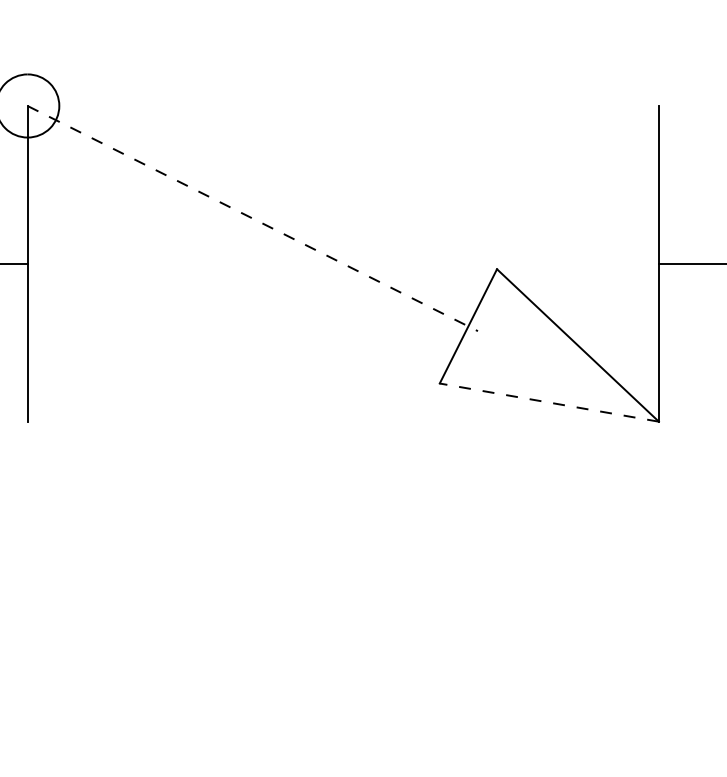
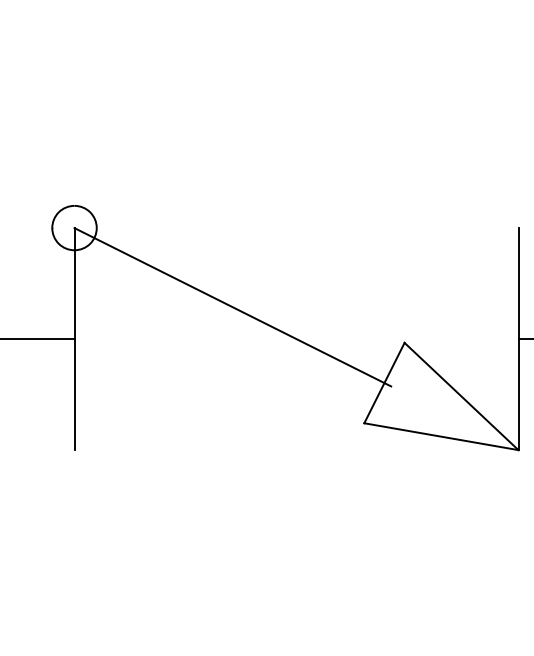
line: (253, 218) -> (233, 307), dashed -> solid
line: (548, 402) -> (440, 436), dashed -> solid

